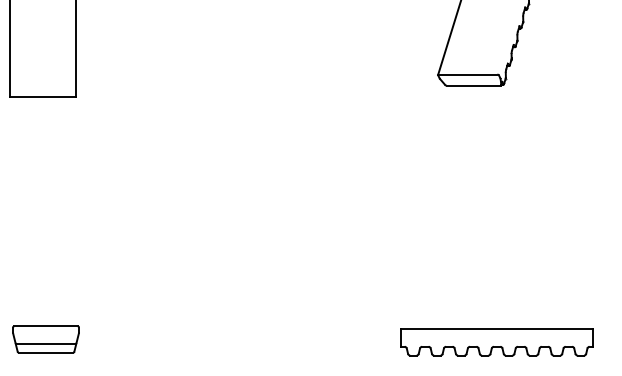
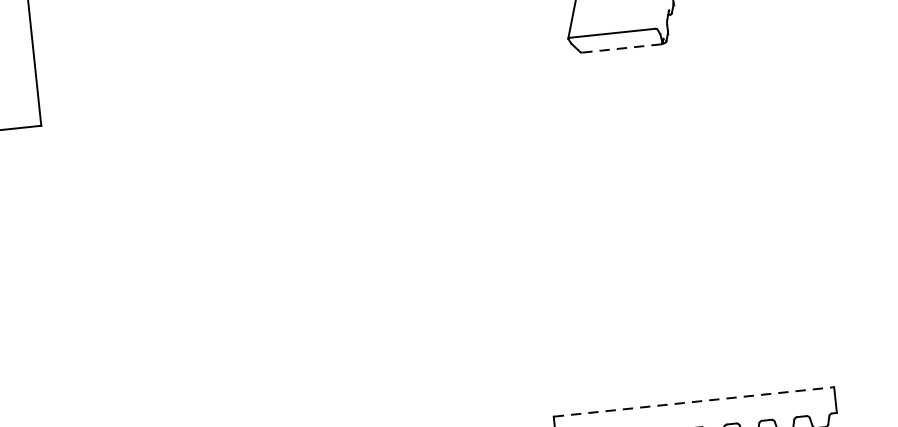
line: (474, 85) -> (623, 48), solid -> dashed
line: (497, 329) -> (694, 402), solid -> dashed

